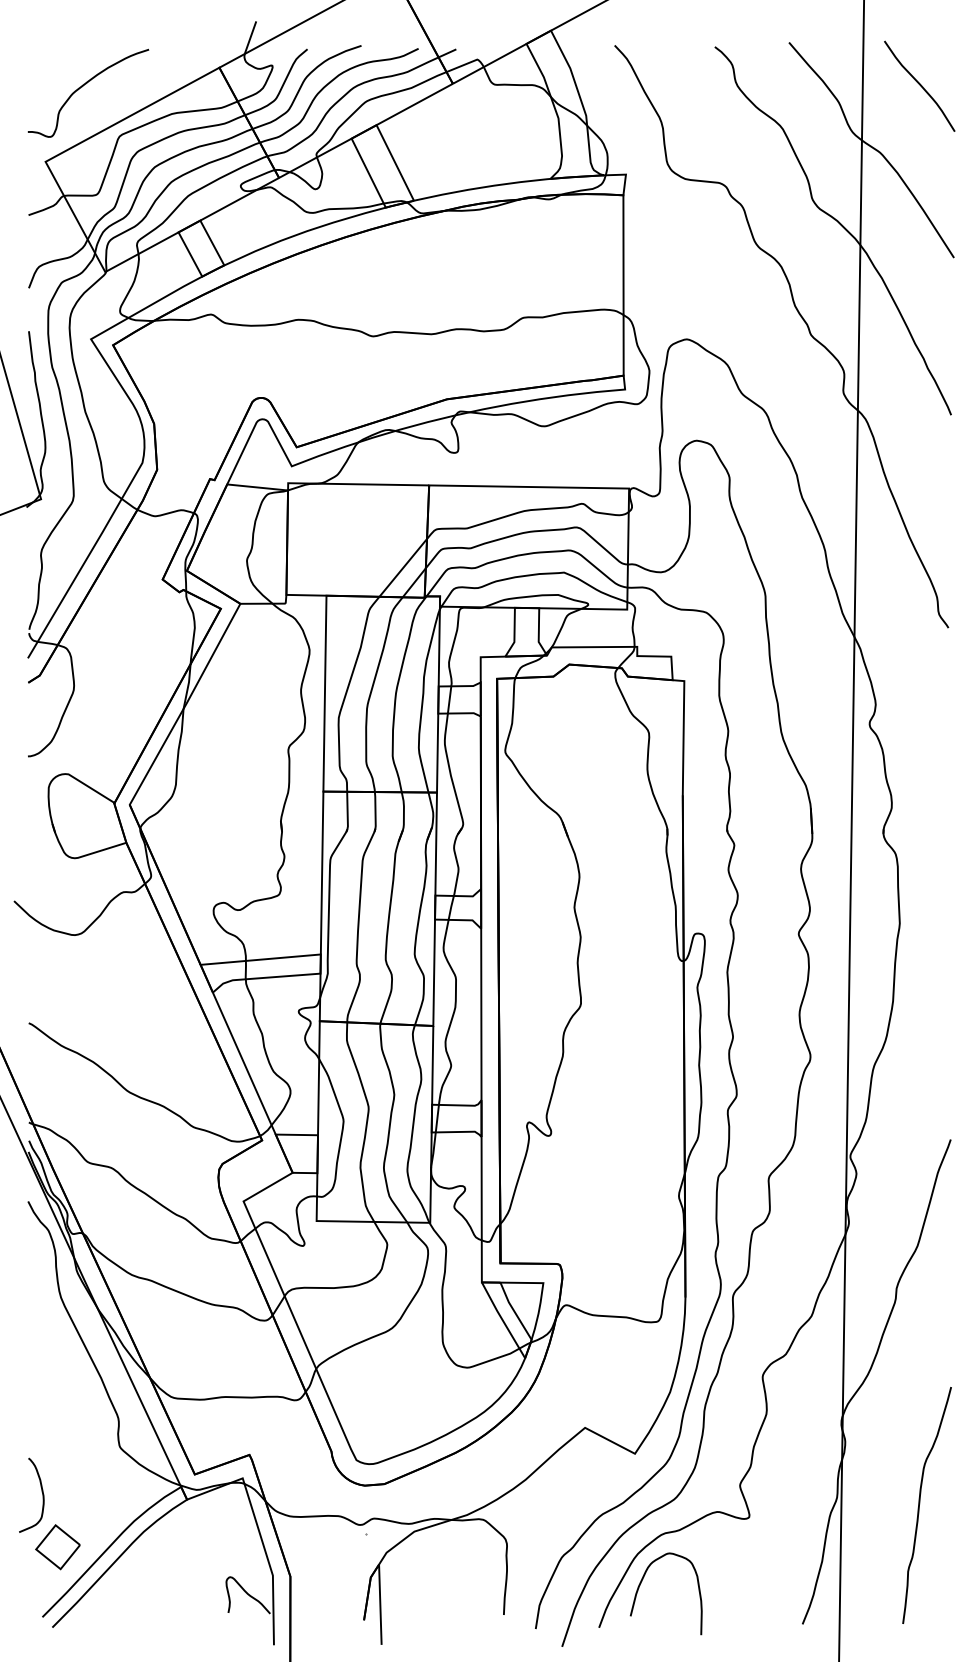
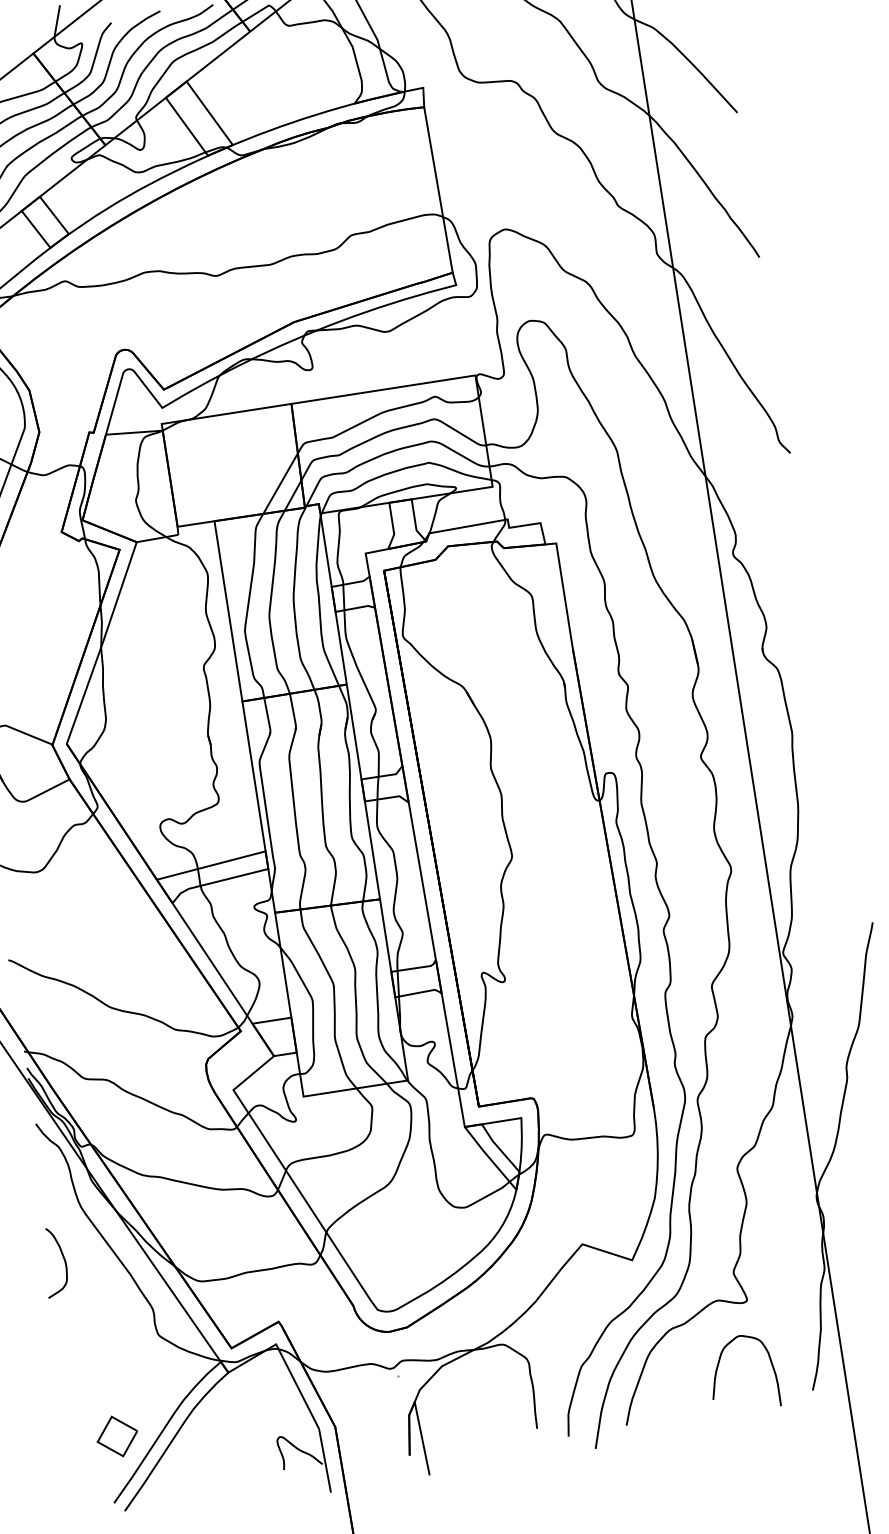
curve: (41, 1492) -> (62, 1258), moved
curve: (642, 1581) -> (718, 1366), moved

